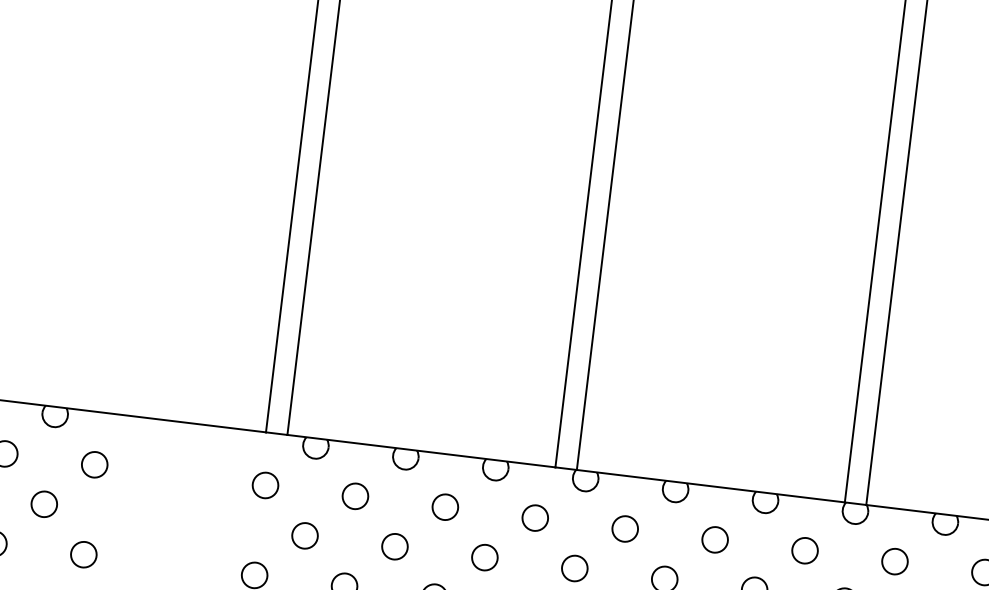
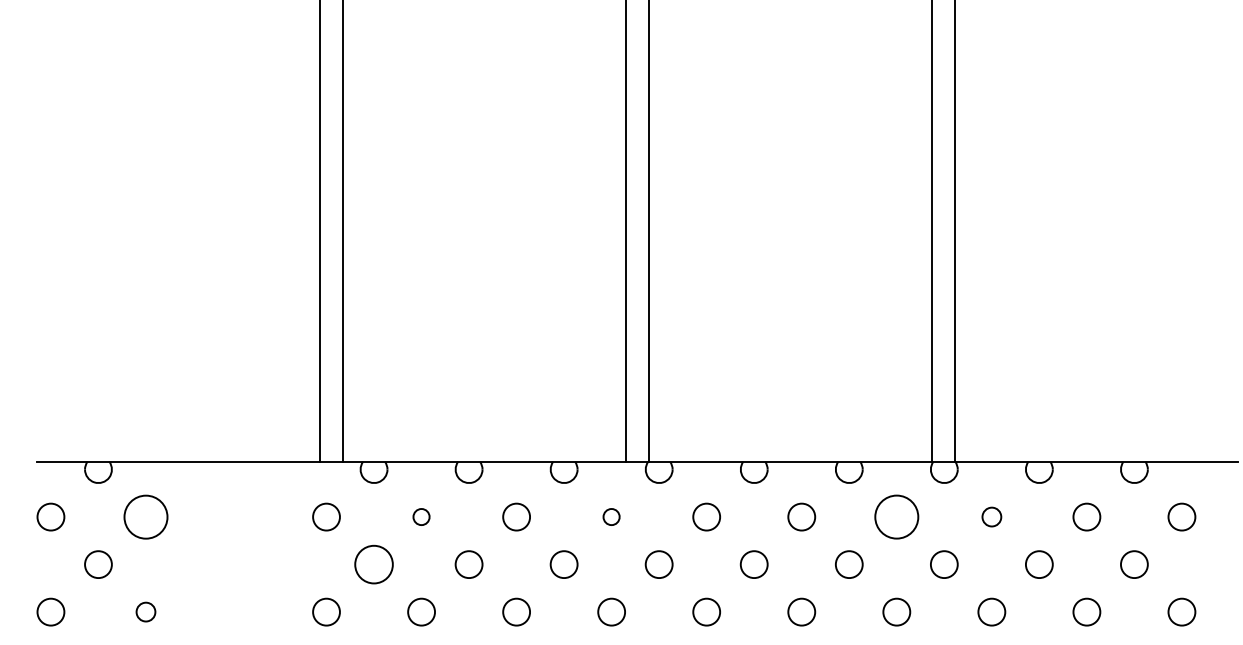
circle: (94, 464) -> (145, 516), size x1.6
circle: (355, 495) -> (421, 516), size x0.6
circle: (535, 517) -> (611, 516), size x0.6
circle: (304, 535) -> (373, 564), size x1.4
circle: (804, 550) -> (896, 516), size x1.6
circle: (83, 554) -> (145, 611), size x0.7
circle: (894, 561) -> (991, 516), size x0.7

